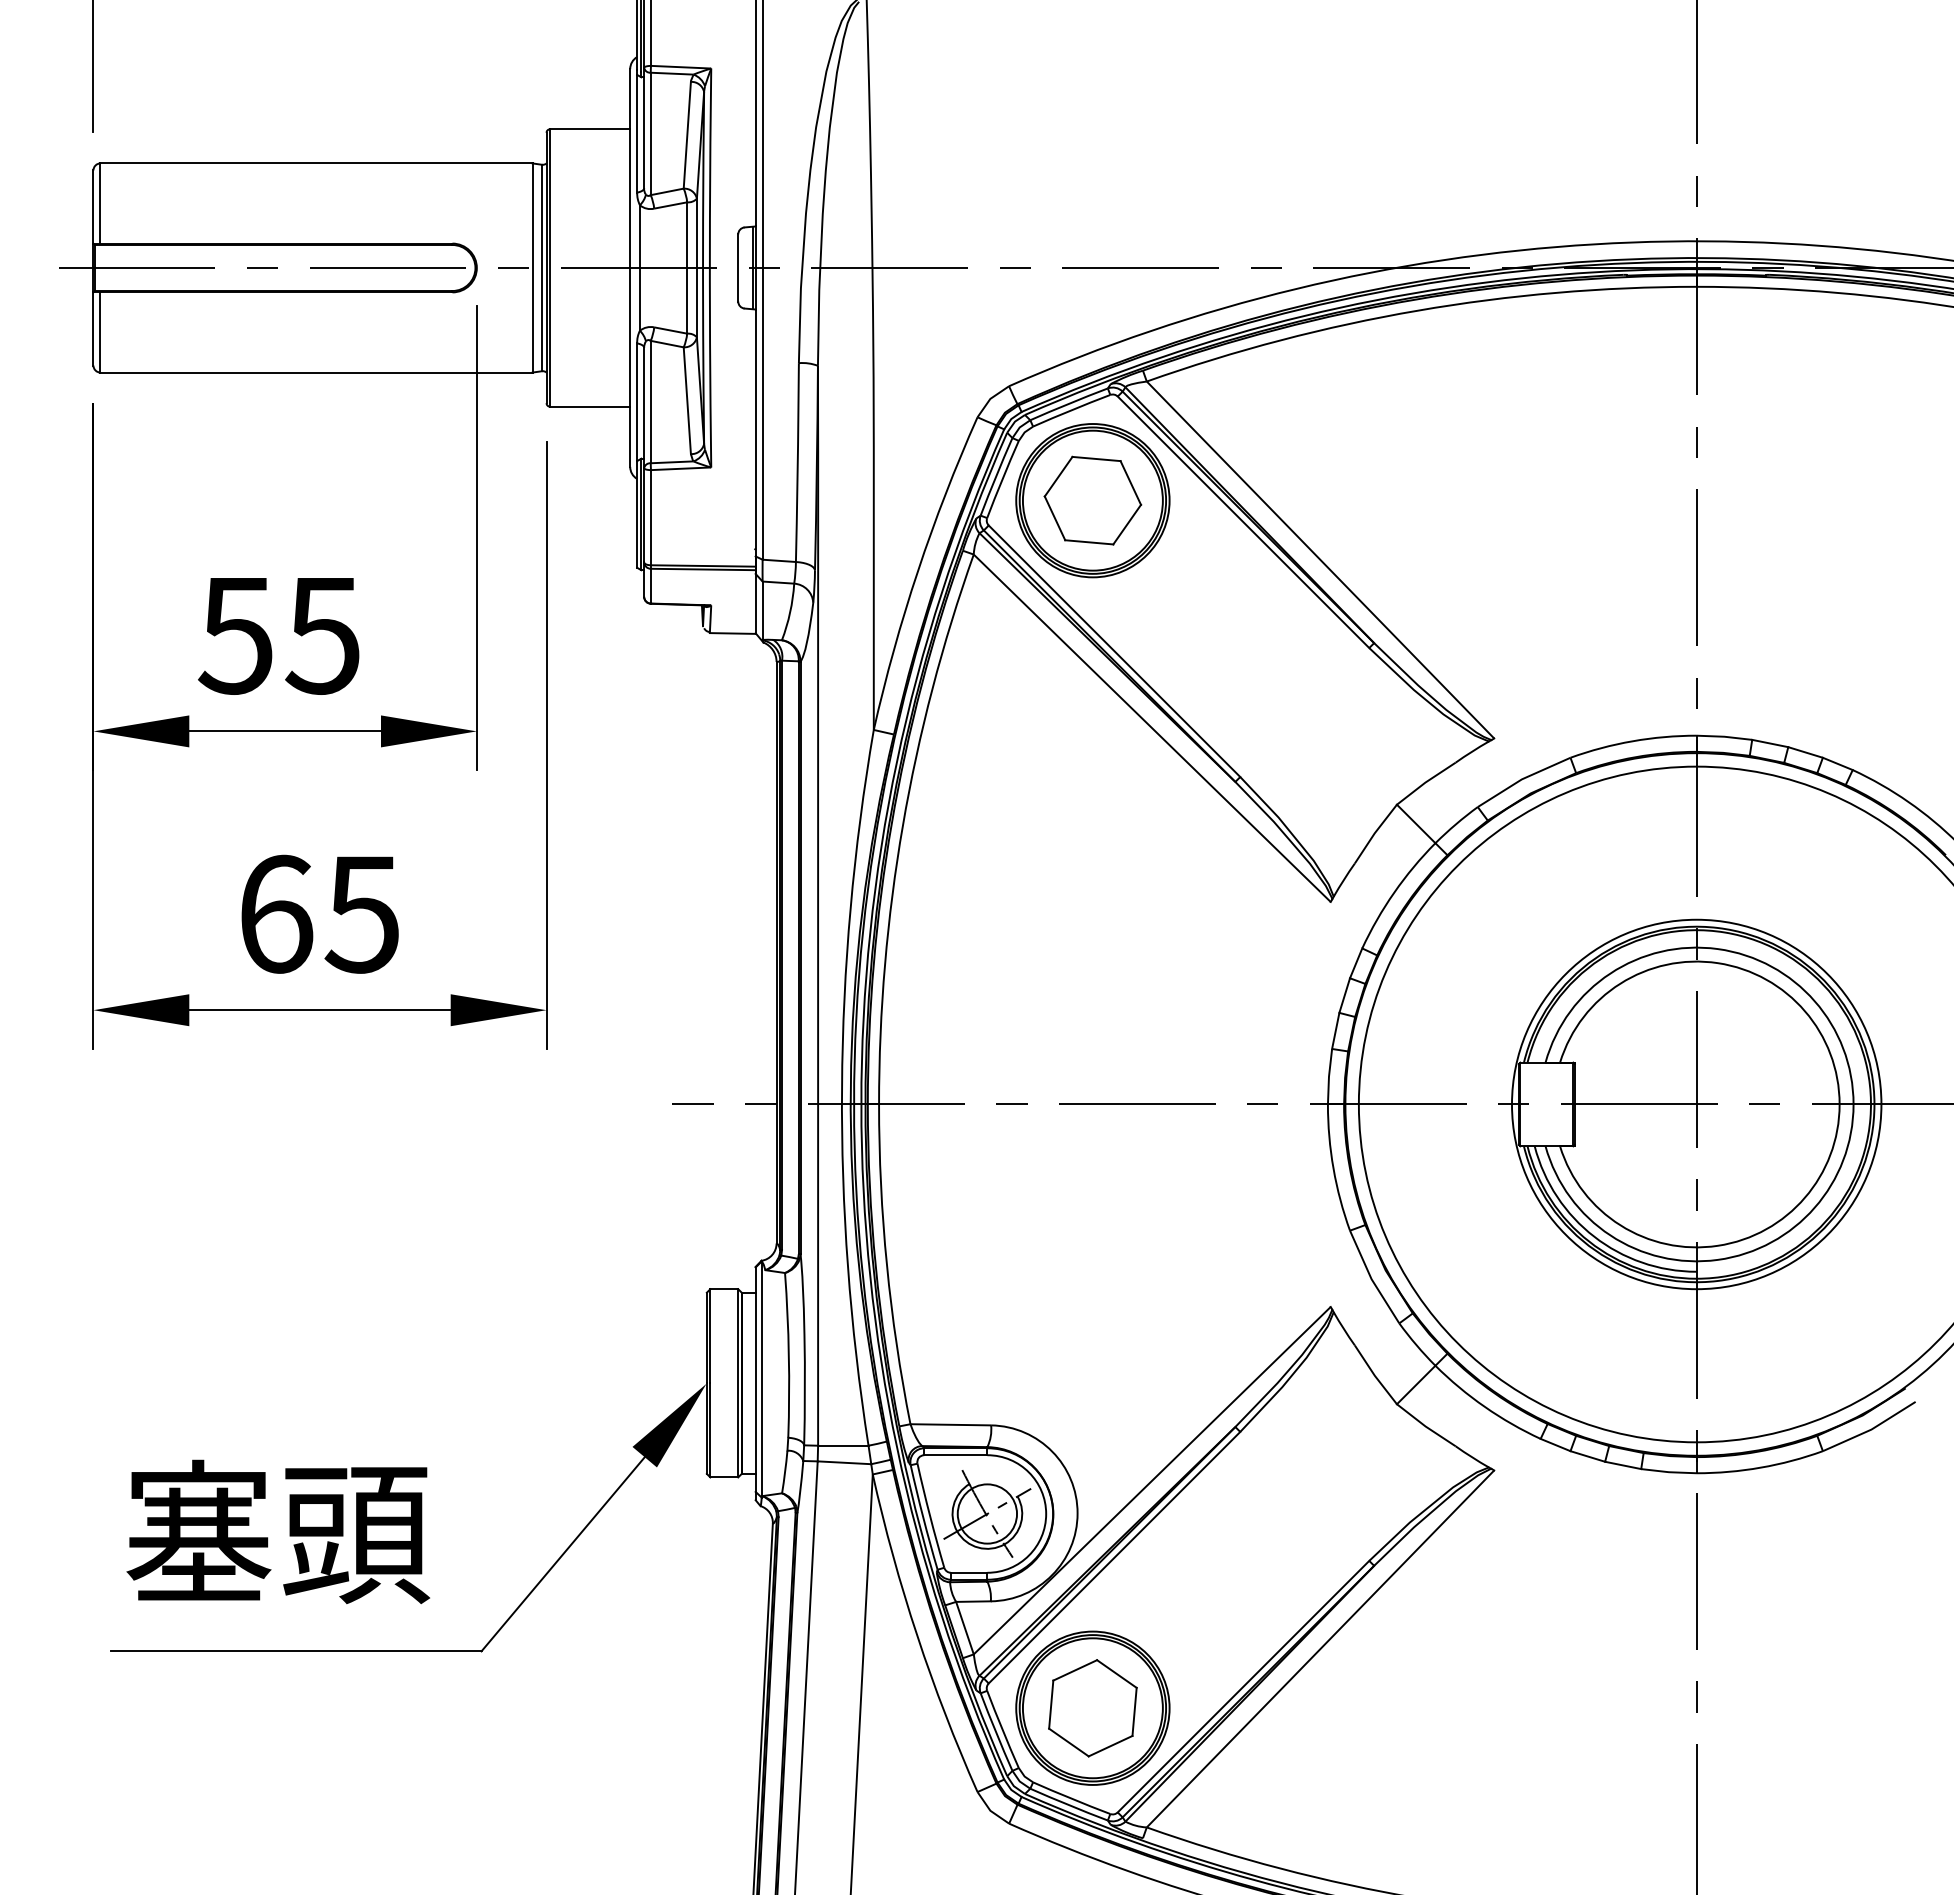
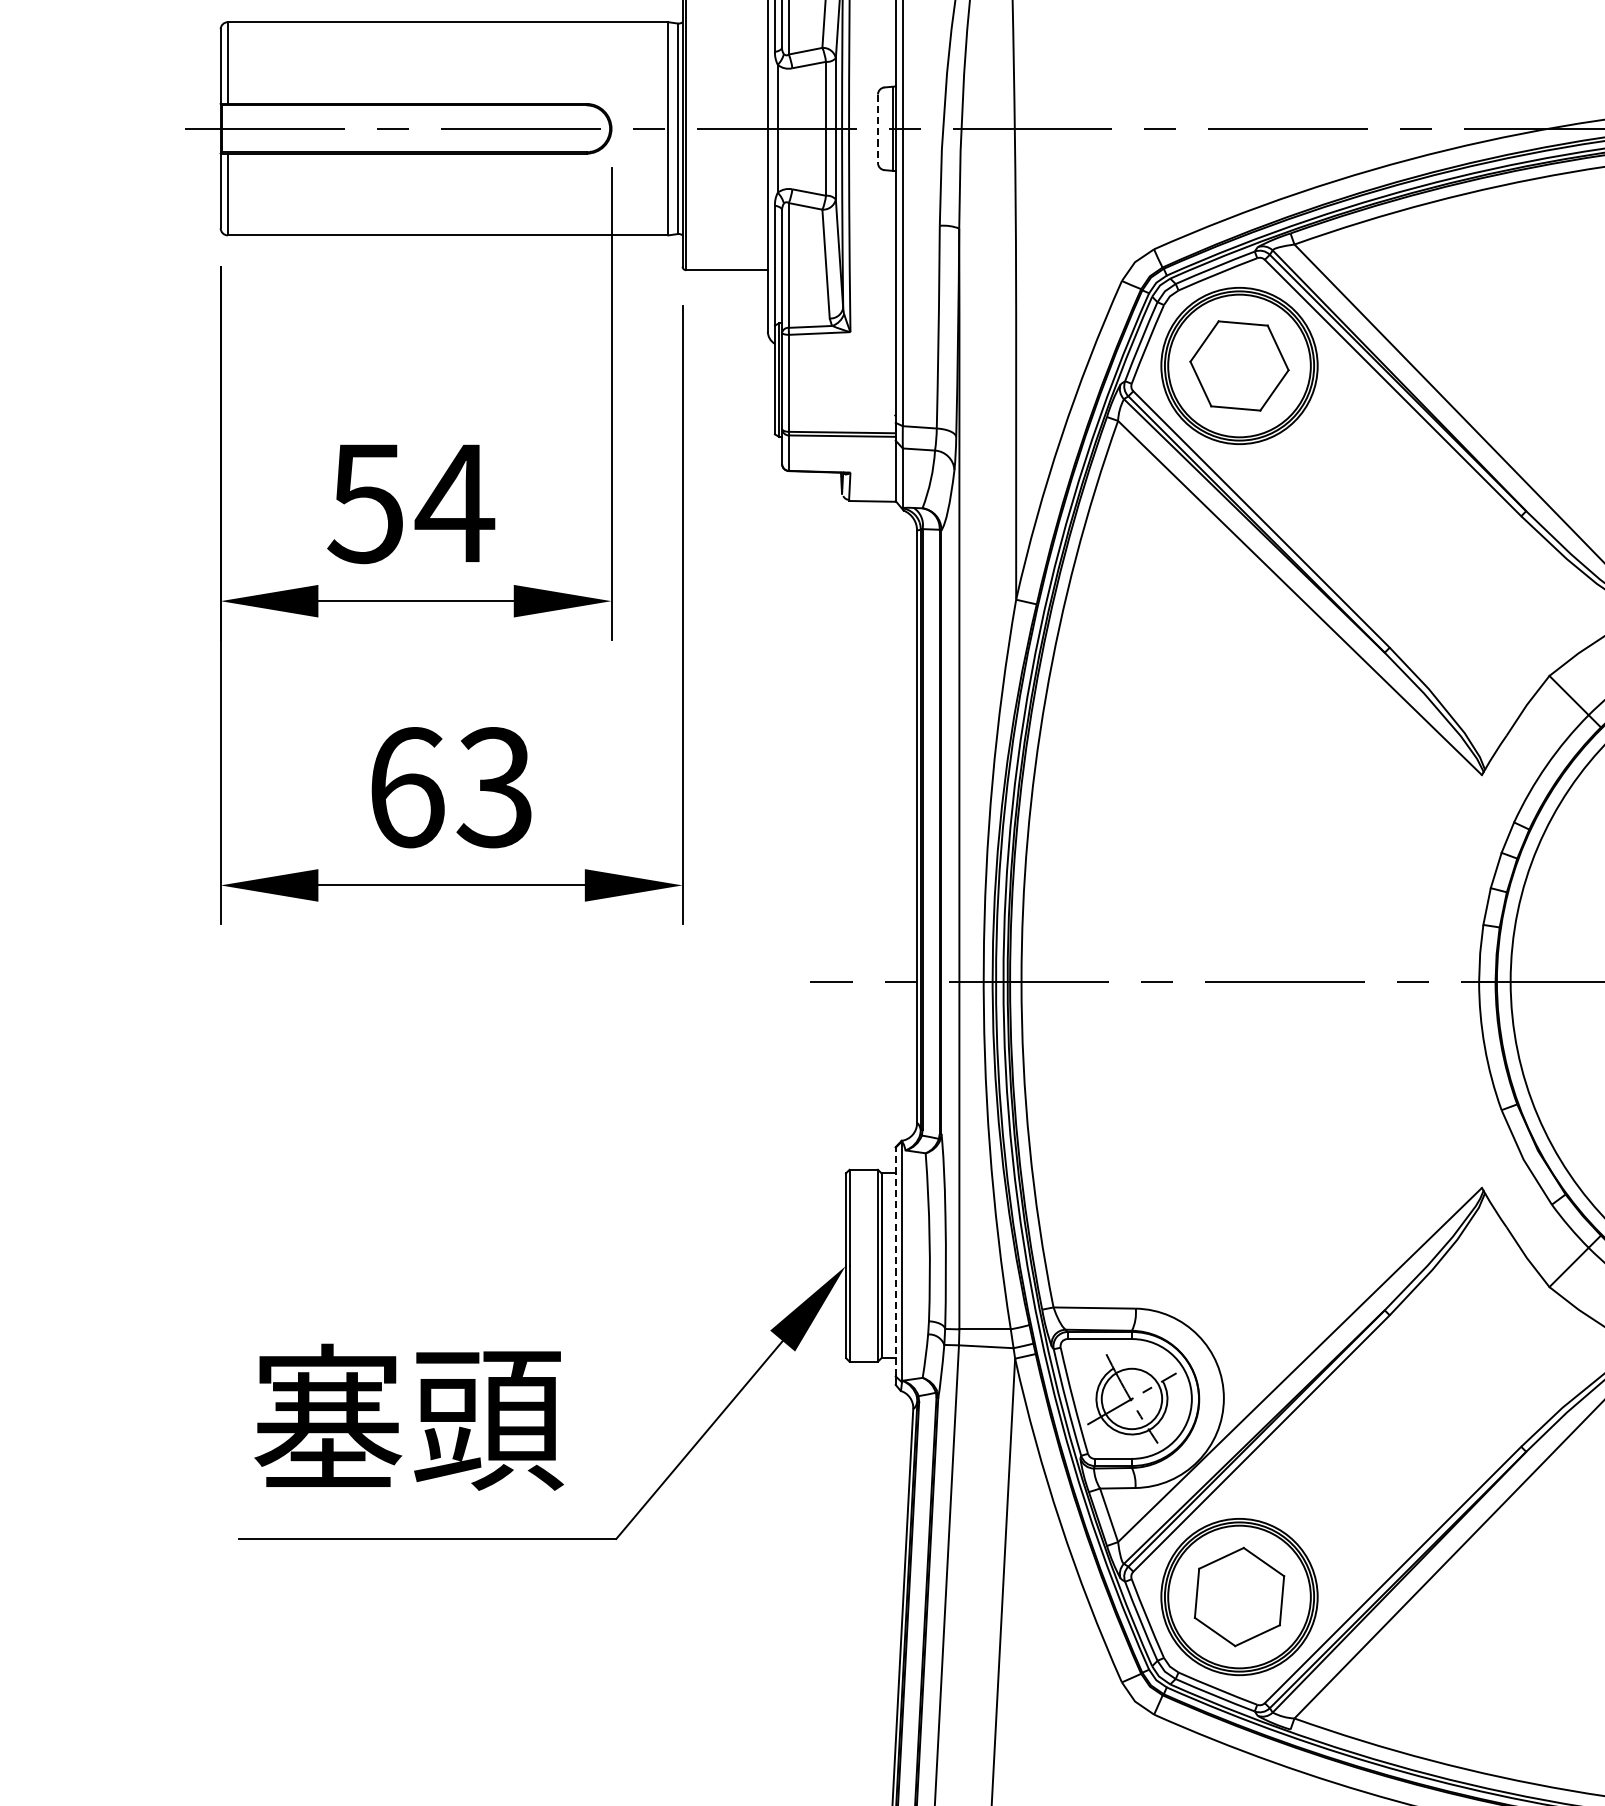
line: (738, 268) -> (878, 129), solid -> dashed
text: (322, 636) -> (454, 504), 55 -> 54
text: (361, 913) -> (493, 786), 65 -> 63
line: (755, 1379) -> (895, 1261), solid -> dashed

